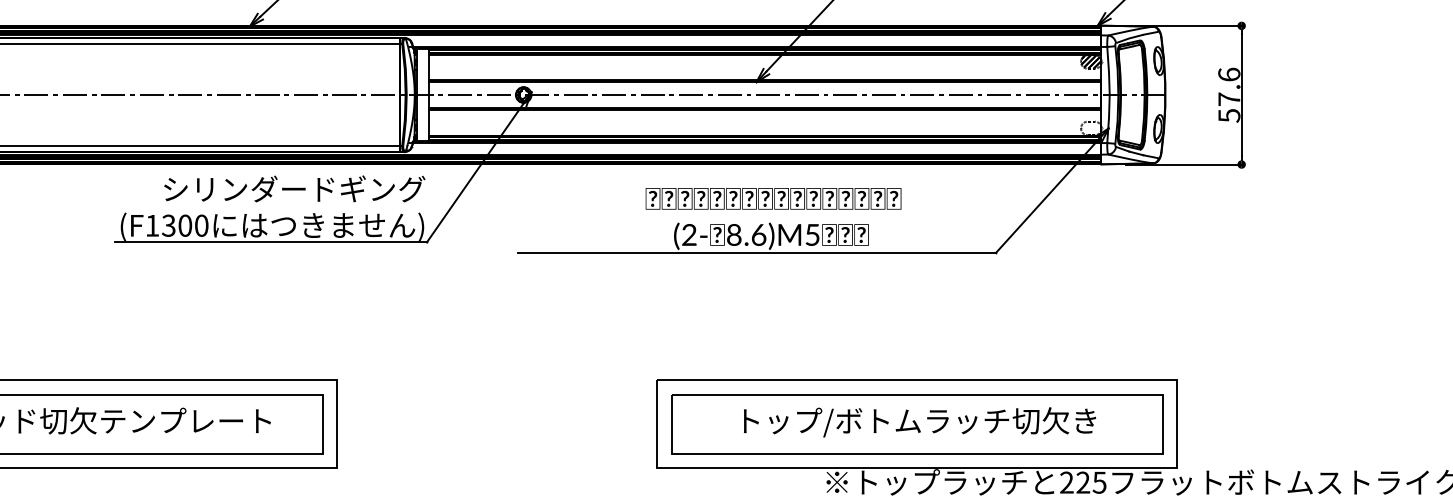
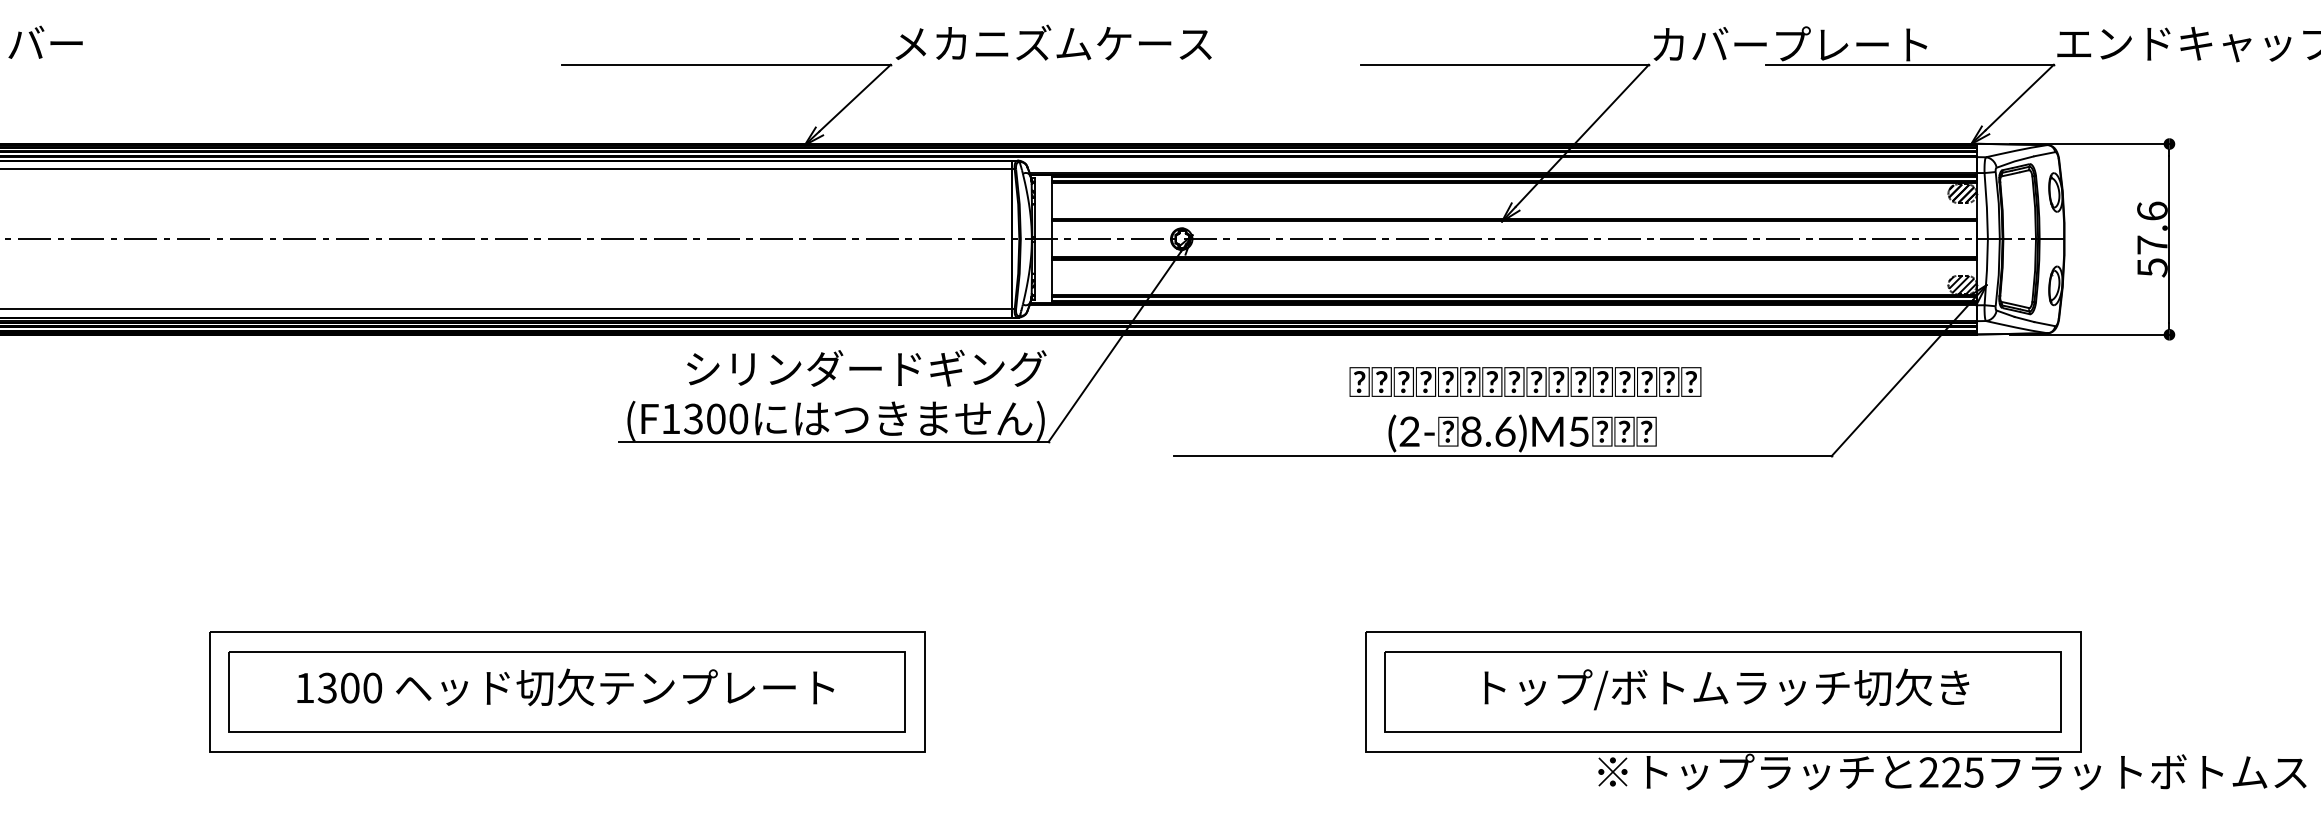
hatch: (1091, 127) -> (1962, 284), added

